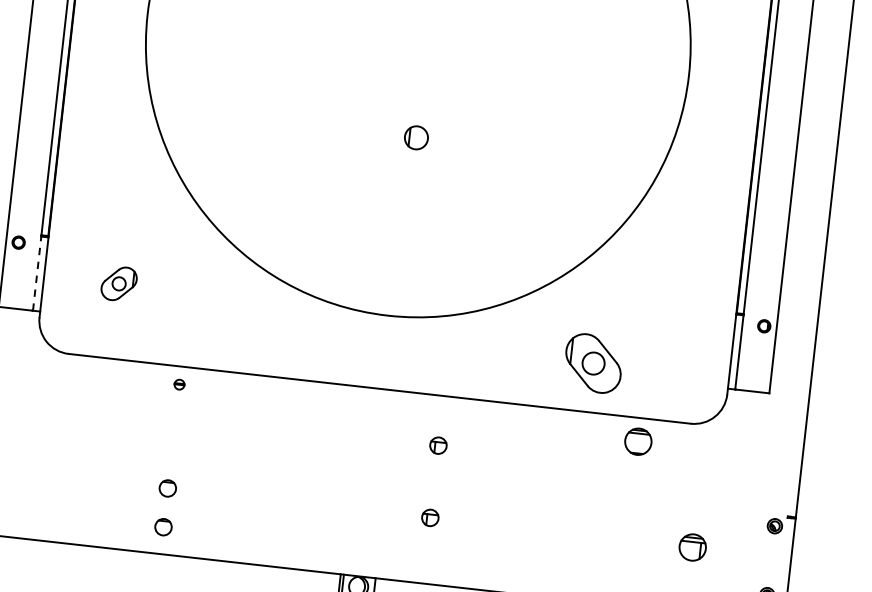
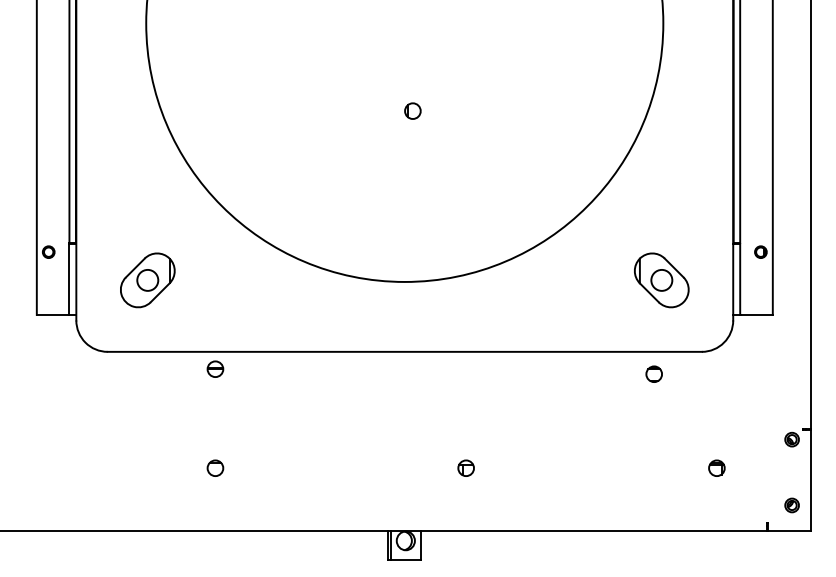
part: (416, 137) -> (412, 110), size x0.71
line: (37, 272) -> (69, 278), dashed -> solid
part: (118, 283) -> (147, 280), size x1.67
part: (593, 363) -> (661, 280), moved
part: (179, 384) -> (215, 368), size x1.67
part: (637, 440) -> (653, 373), size x0.62
part: (437, 444) -> (465, 398), removed
part: (163, 526) -> (215, 504), removed
part: (692, 546) -> (716, 467), size x0.62

